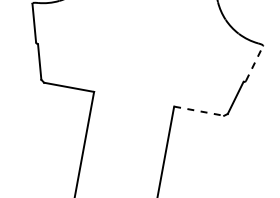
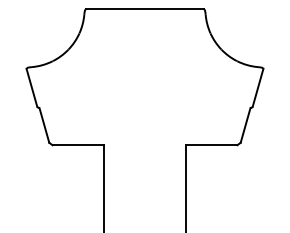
line: (255, 63) -> (258, 87), dashed -> solid
line: (198, 111) -> (211, 145), dashed -> solid

